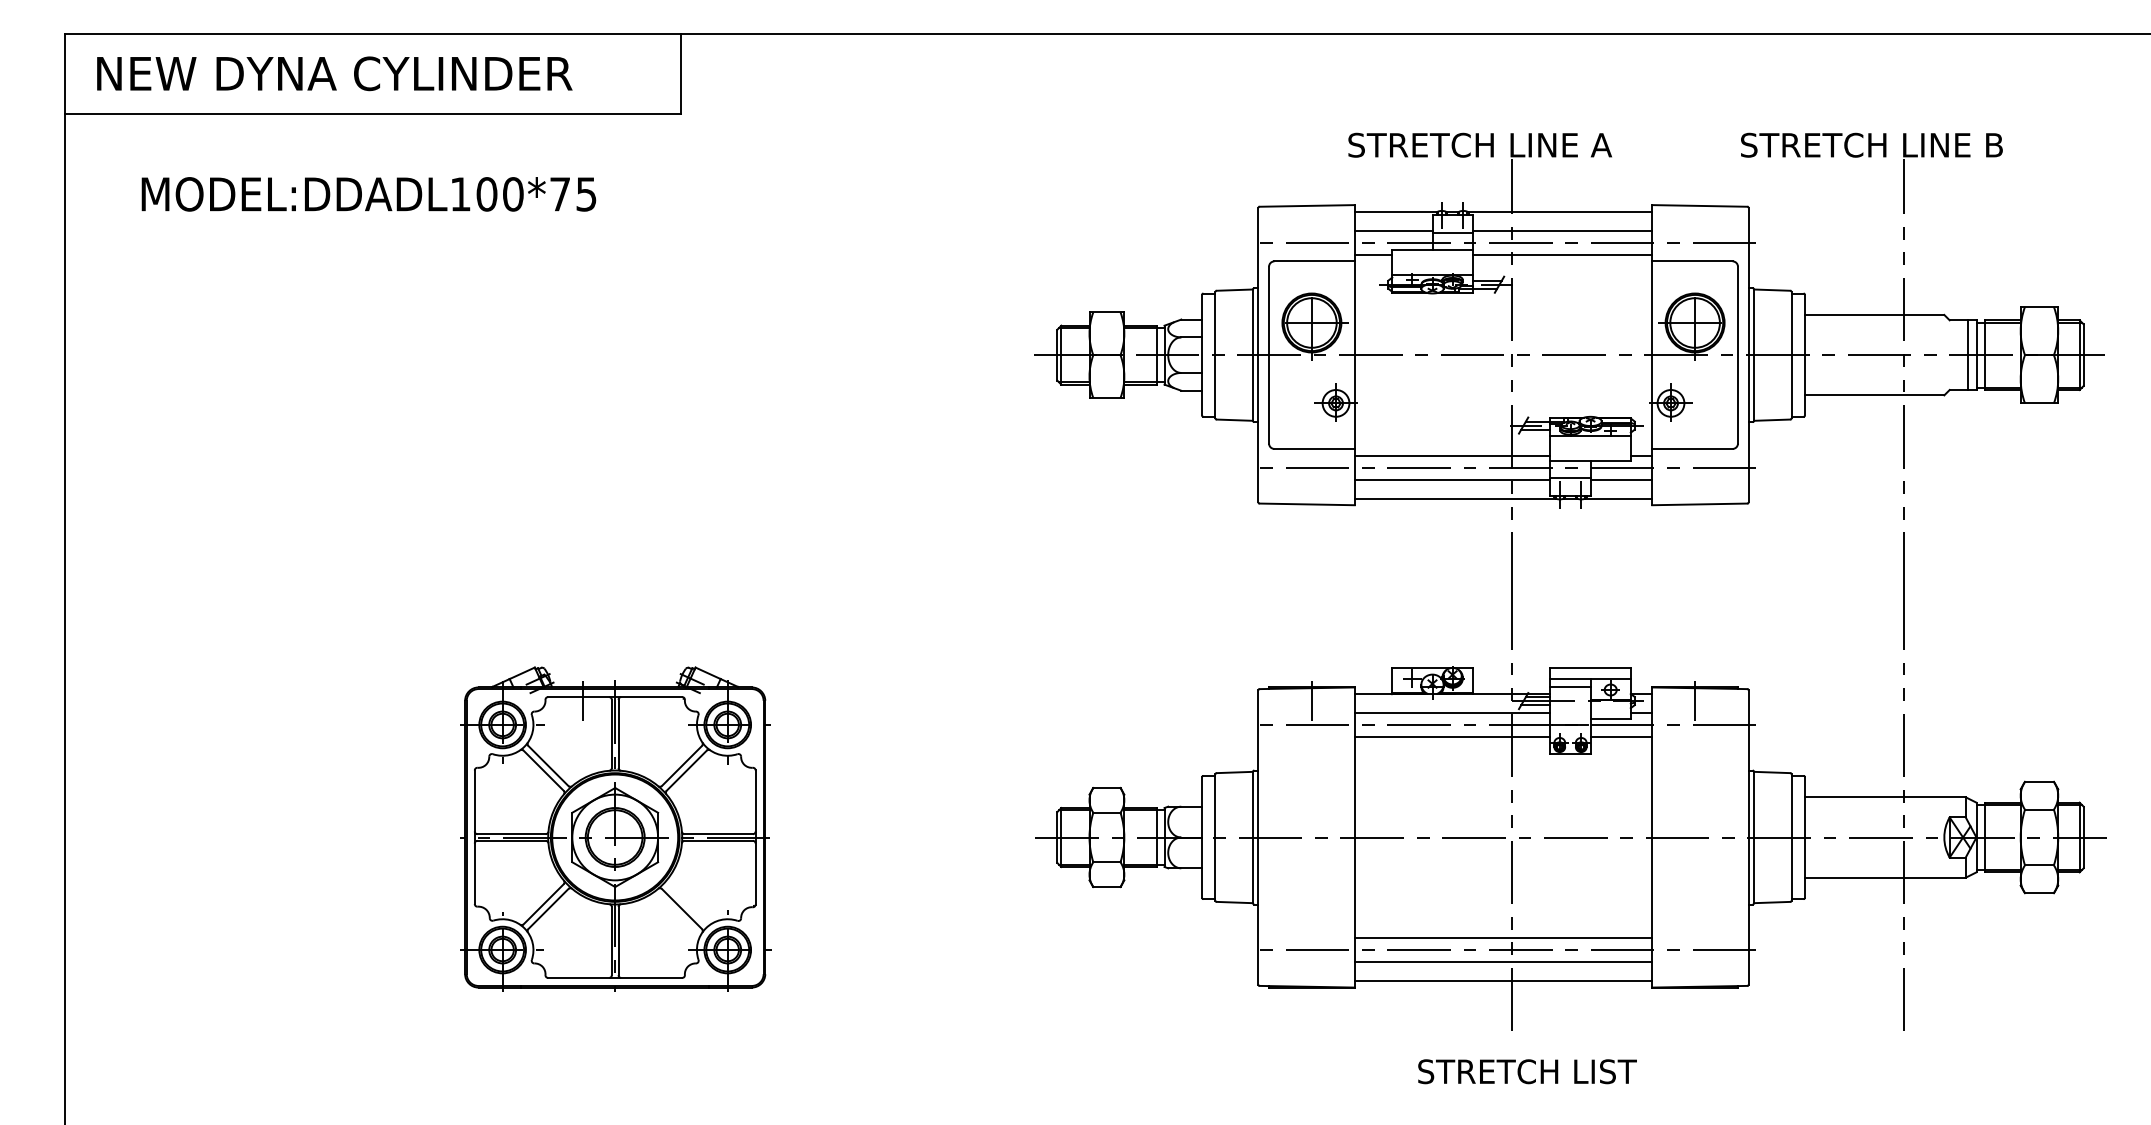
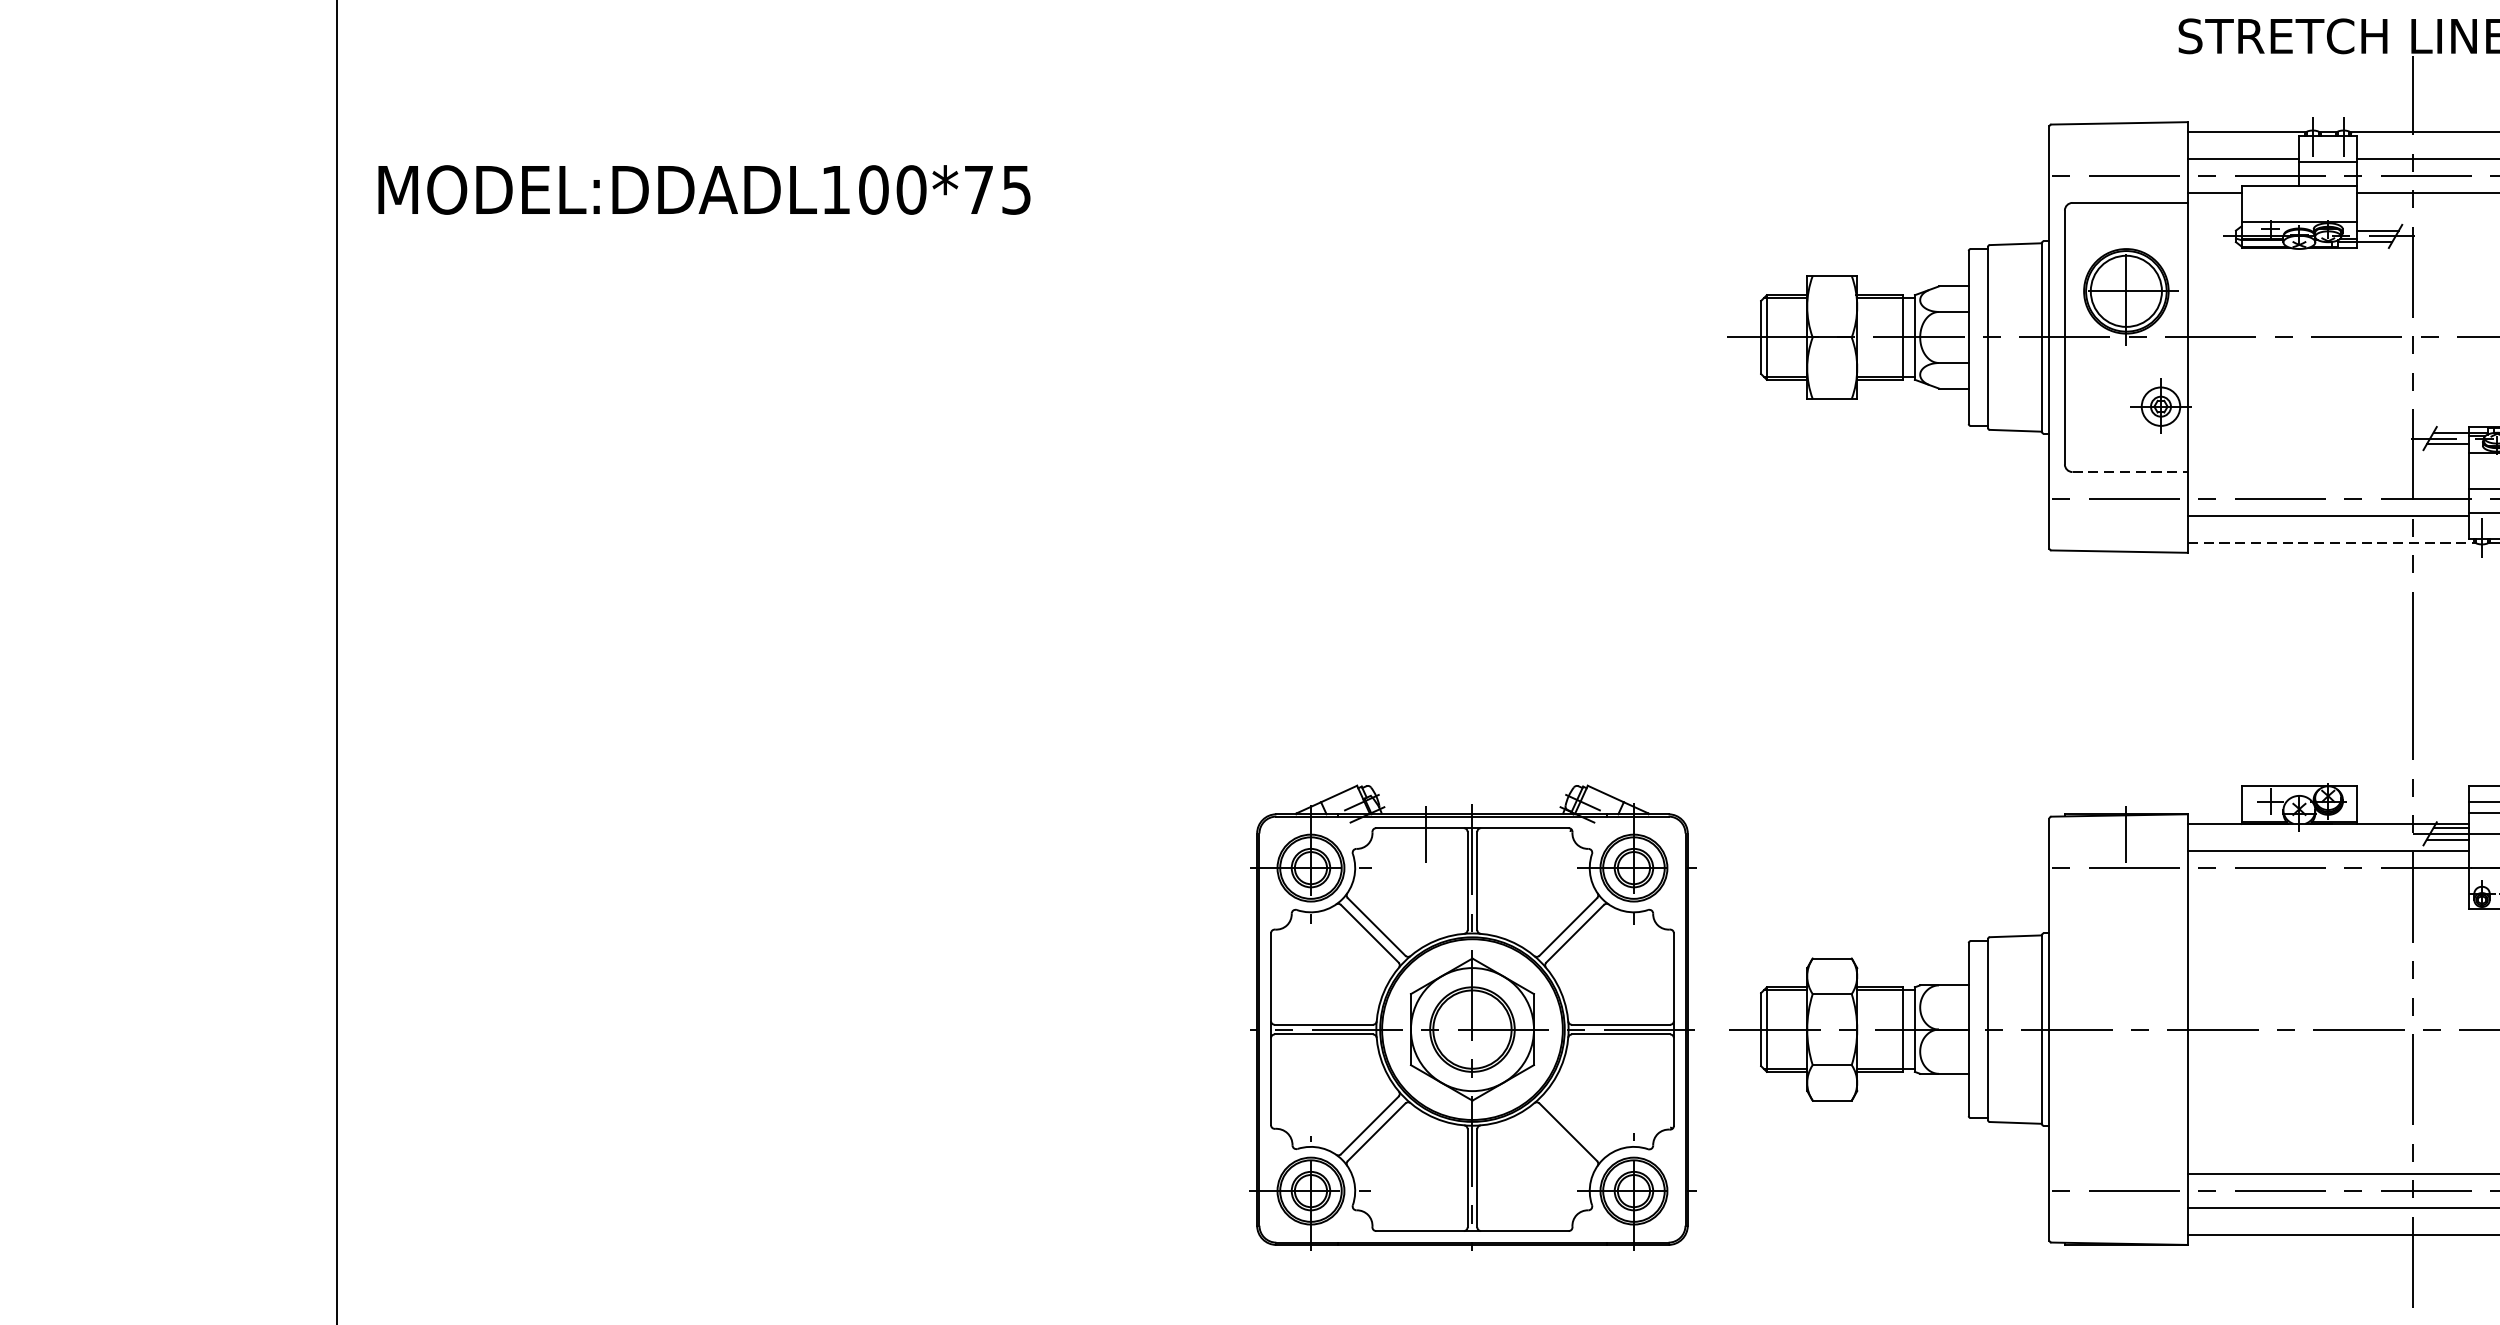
text: (368, 194) -> (703, 190), moved
line: (1315, 448) -> (2131, 471), solid -> dashed
line: (1452, 455) -> (2328, 481), removed
line: (1455, 498) -> (2332, 543), solid -> dashed
line: (1452, 737) -> (2328, 886), removed
part: (615, 828) -> (1472, 1016), moved

